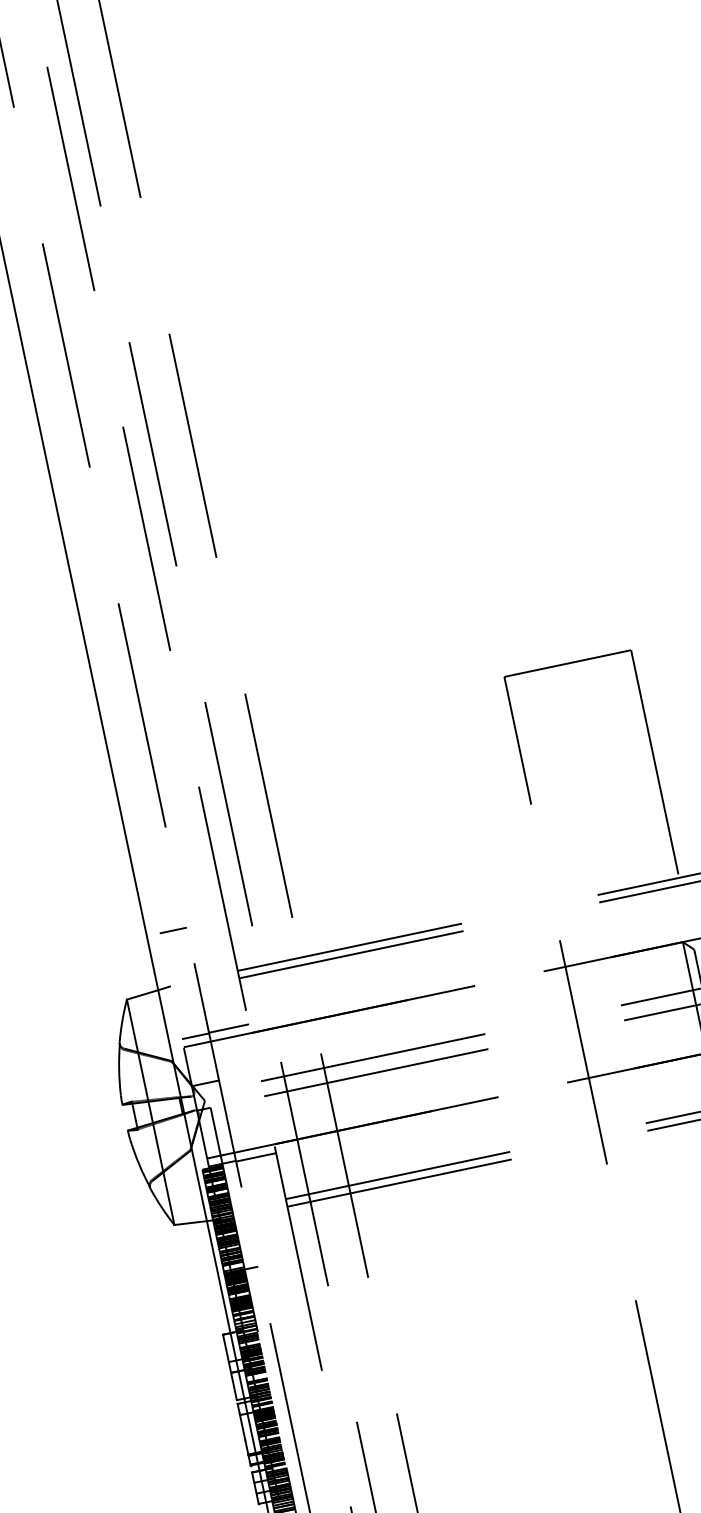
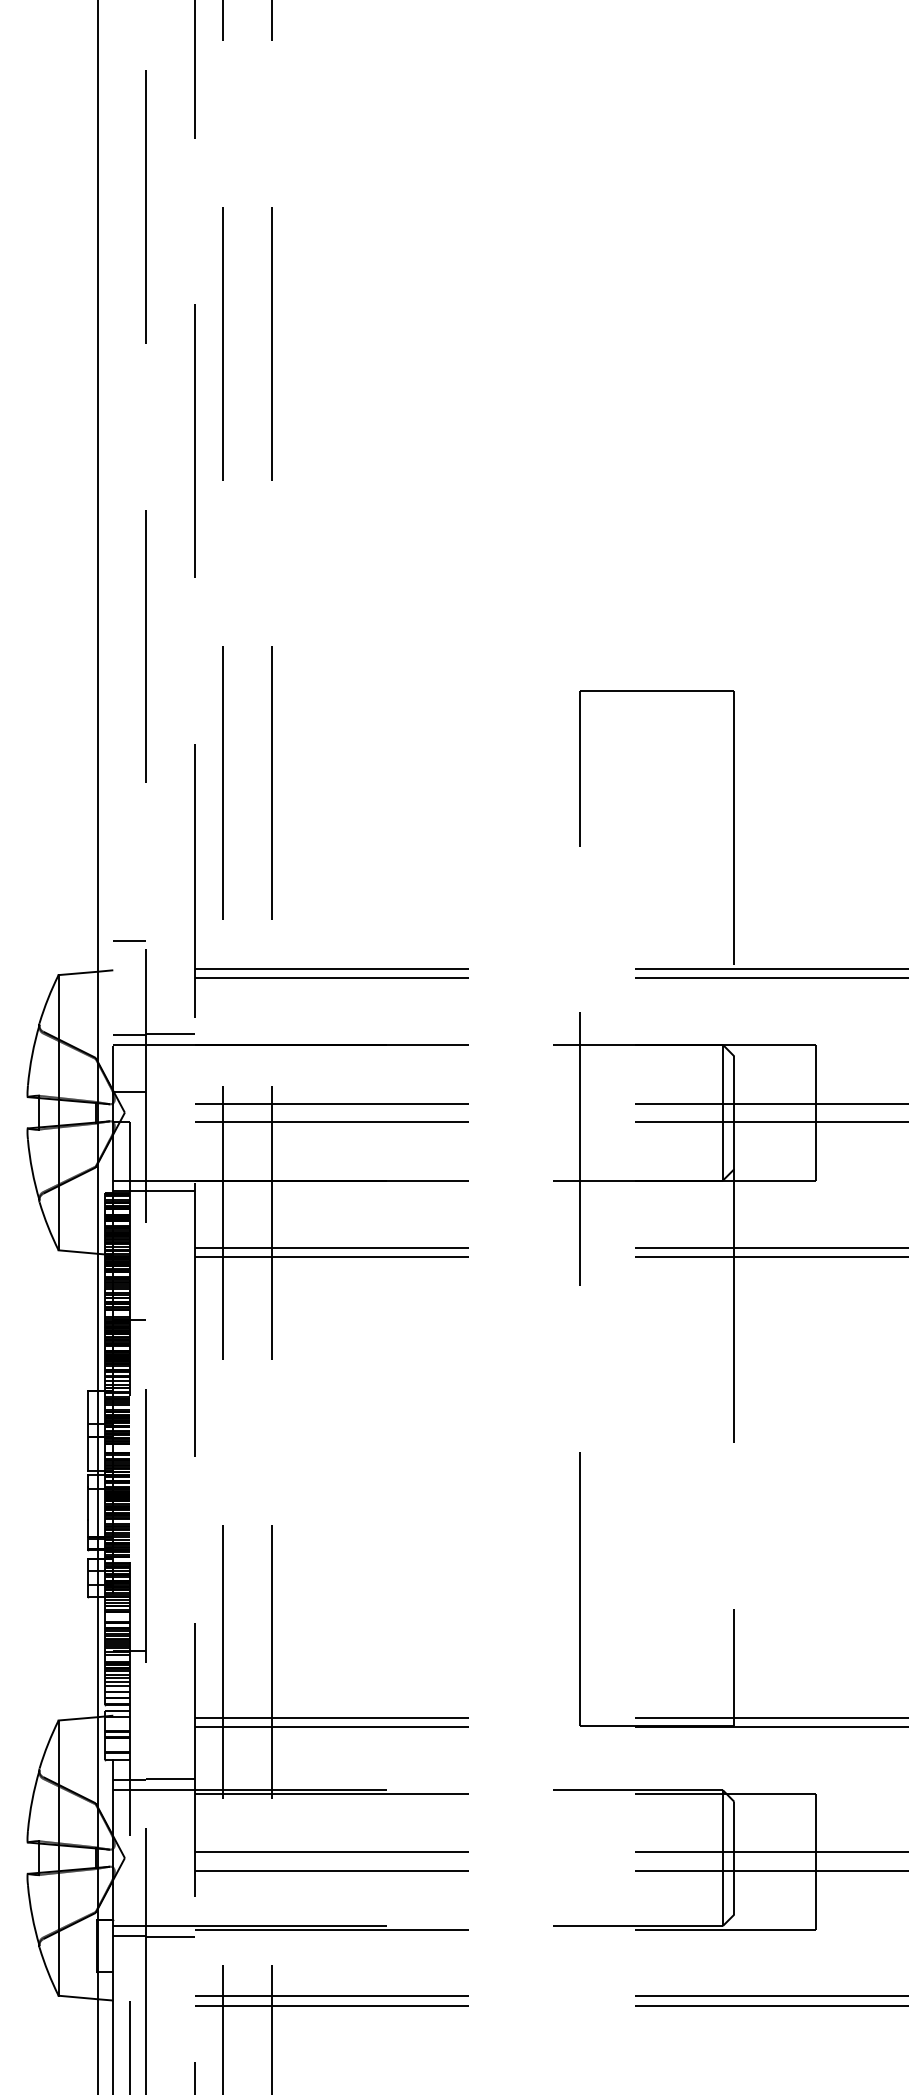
line: (172, 930) -> (129, 940), moved

